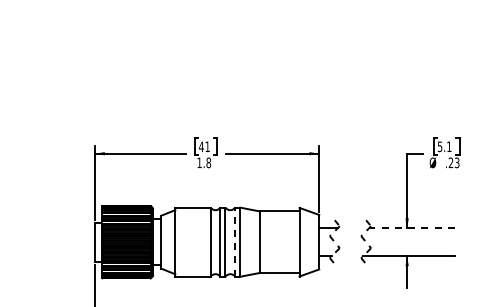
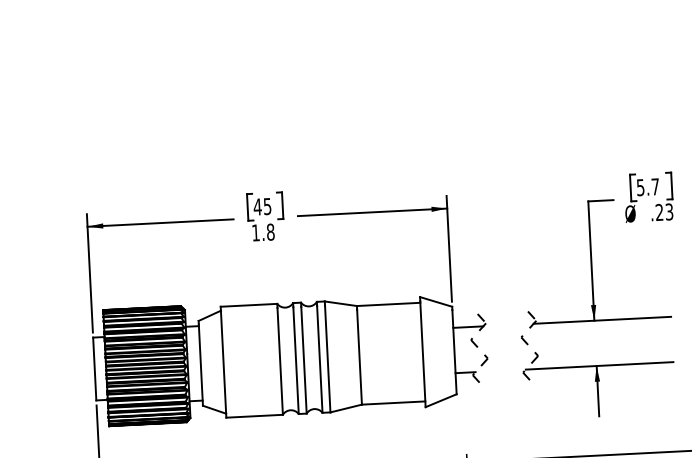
text: (207, 146) -> (267, 206), 41 -> 45
text: (449, 146) -> (655, 186), 5.1 -> 5.7
line: (412, 228) -> (603, 320), dashed -> solid
line: (235, 243) -> (320, 359), dashed -> solid

